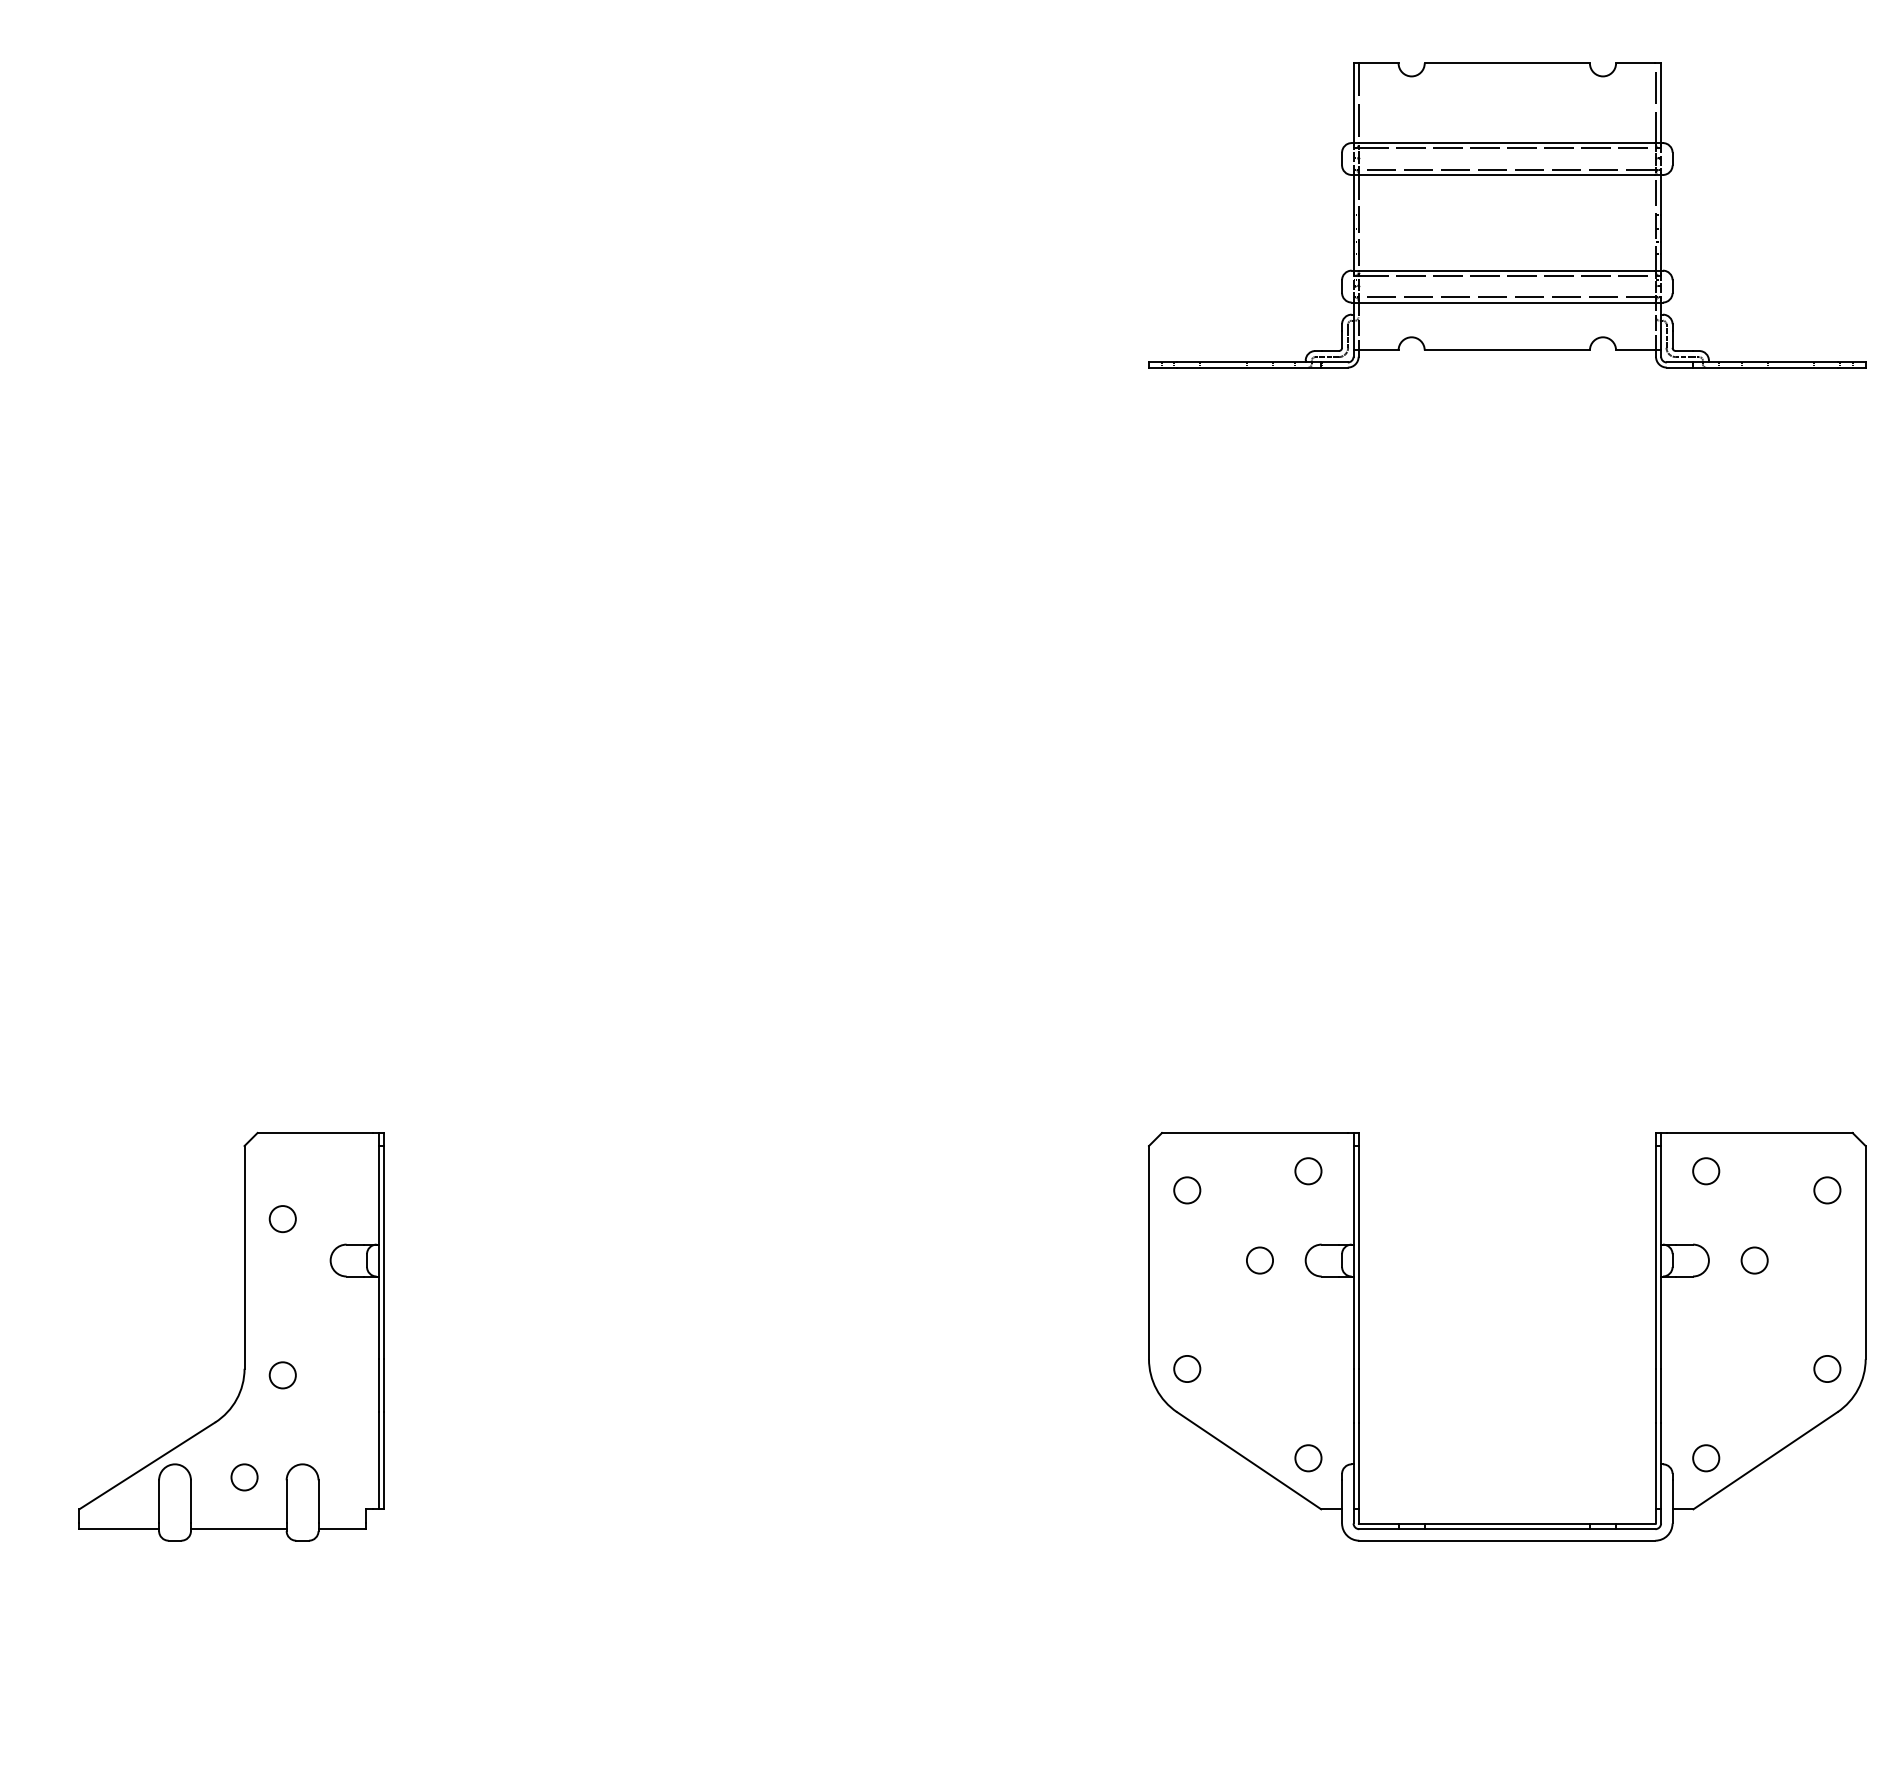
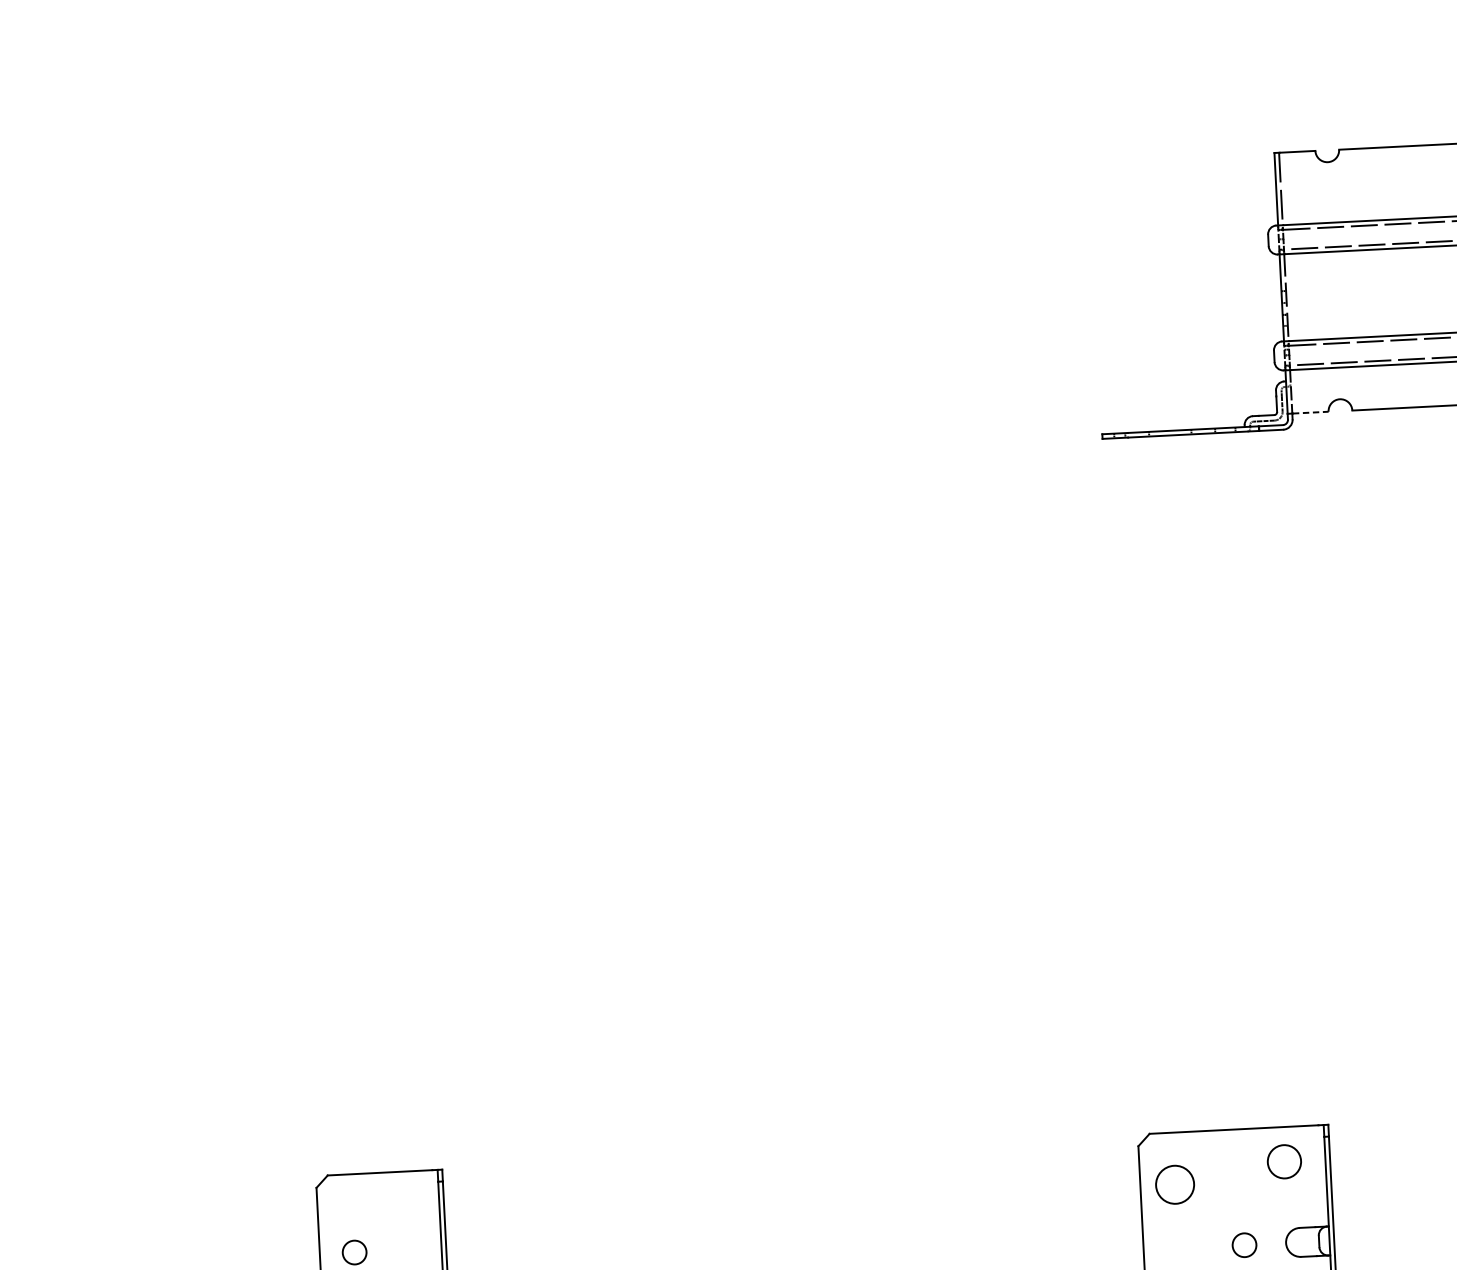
line: (1378, 350) -> (1310, 412), solid -> dashed
circle: (1308, 1171) -> (1284, 1162), size x1.4
circle: (1187, 1190) -> (1175, 1184), size x1.6

